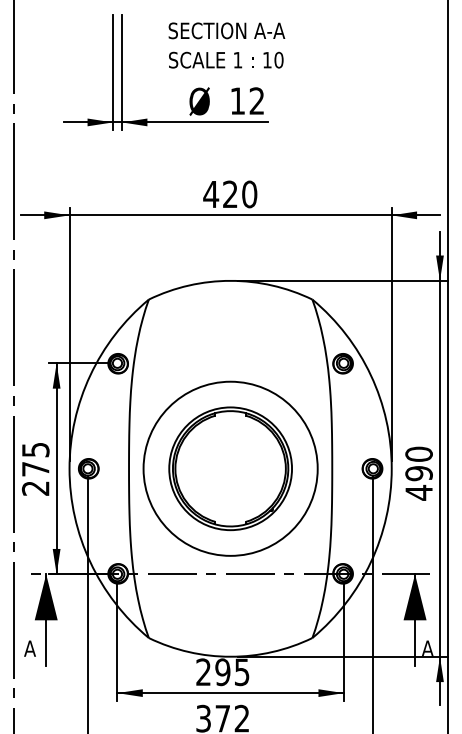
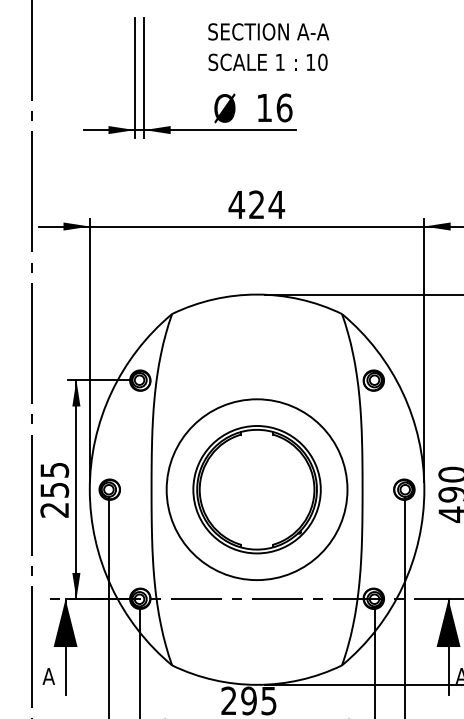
text: (226, 45) -> (268, 47), moved
text: (256, 100) -> (283, 107), 12 -> 16
text: (249, 194) -> (276, 204), 420 -> 424
text: (35, 469) -> (54, 490), 275 -> 255

